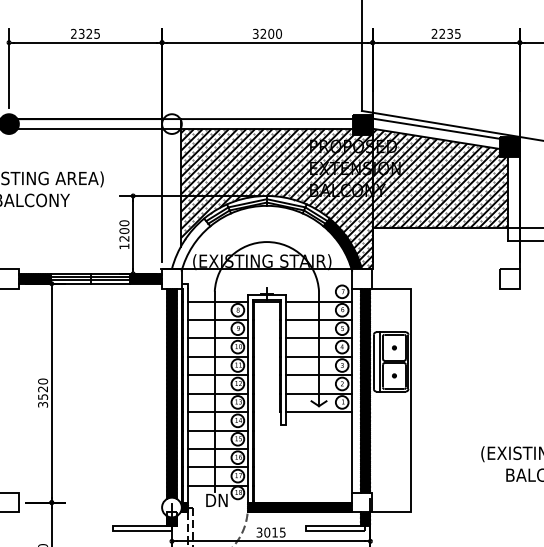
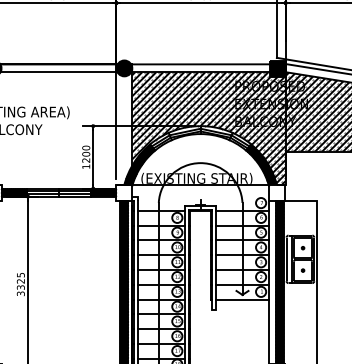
fill: (171, 123) -> (124, 67), added
hatch: (191, 243) -> (140, 164), added
text: (43, 388) -> (21, 280), 3520 -> 3325

